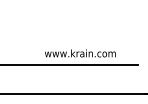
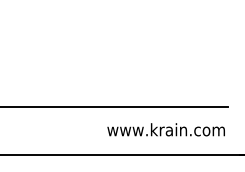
text: (80, 53) -> (166, 129), moved

